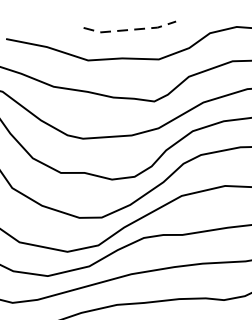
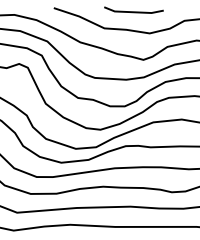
line: (129, 30) -> (133, 12), dashed -> solid

